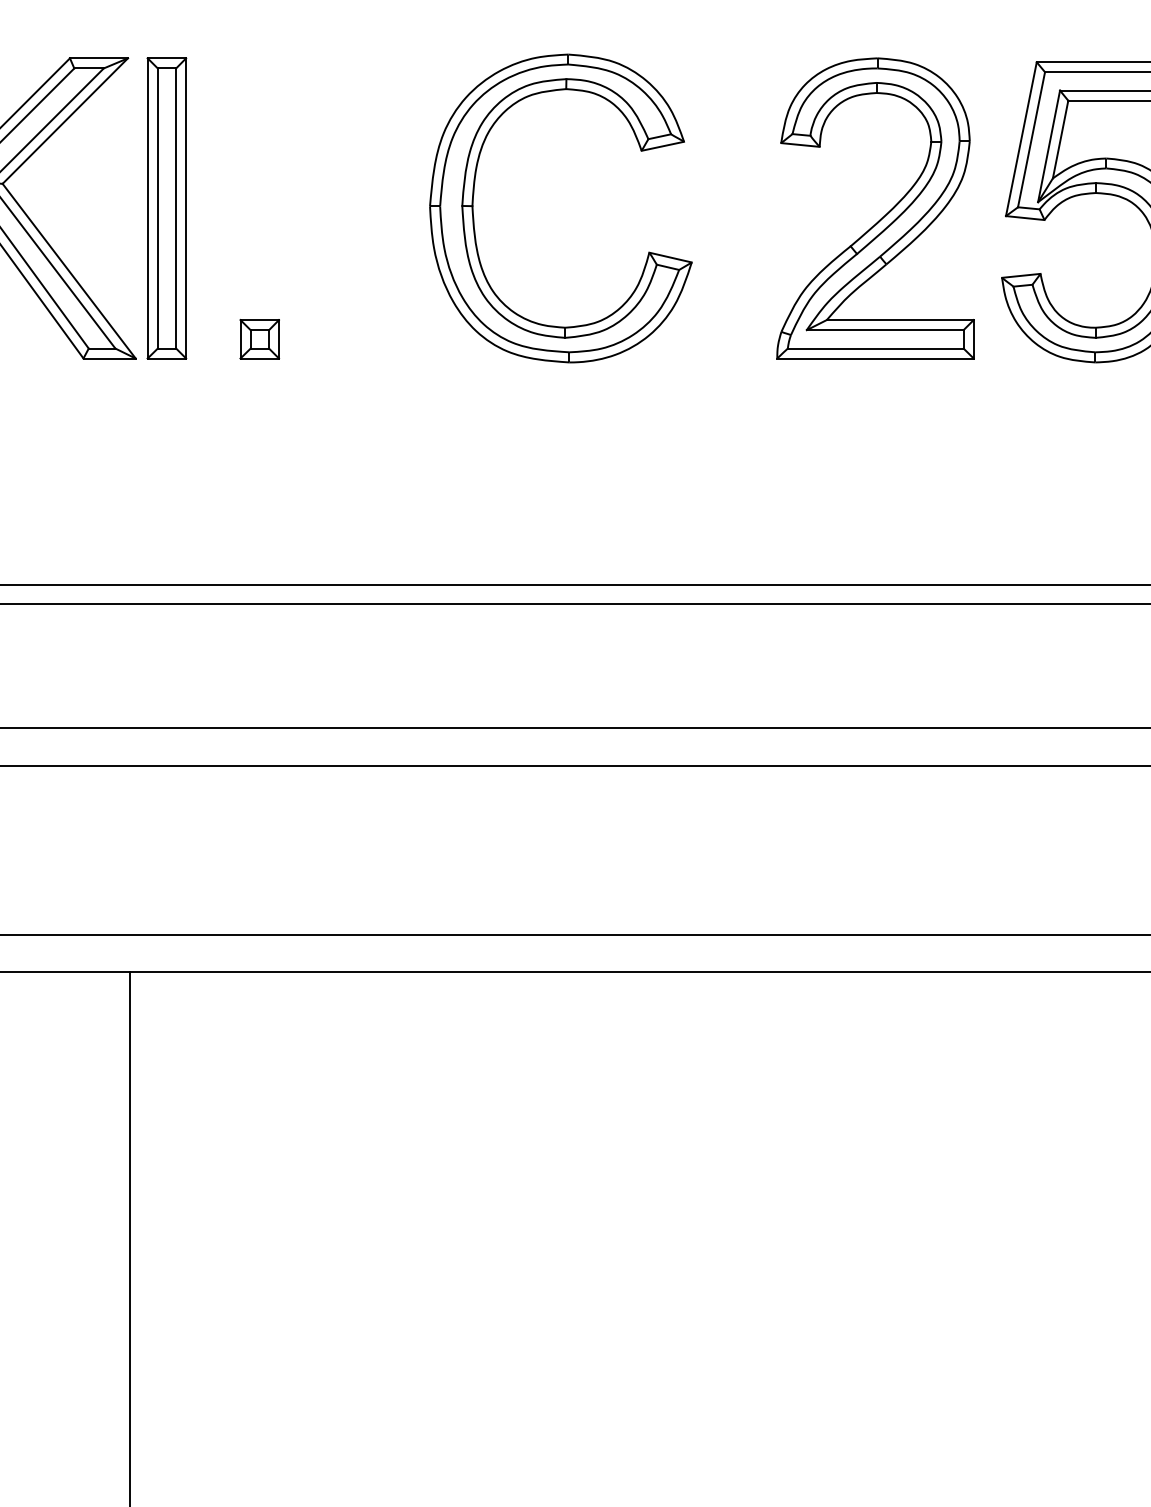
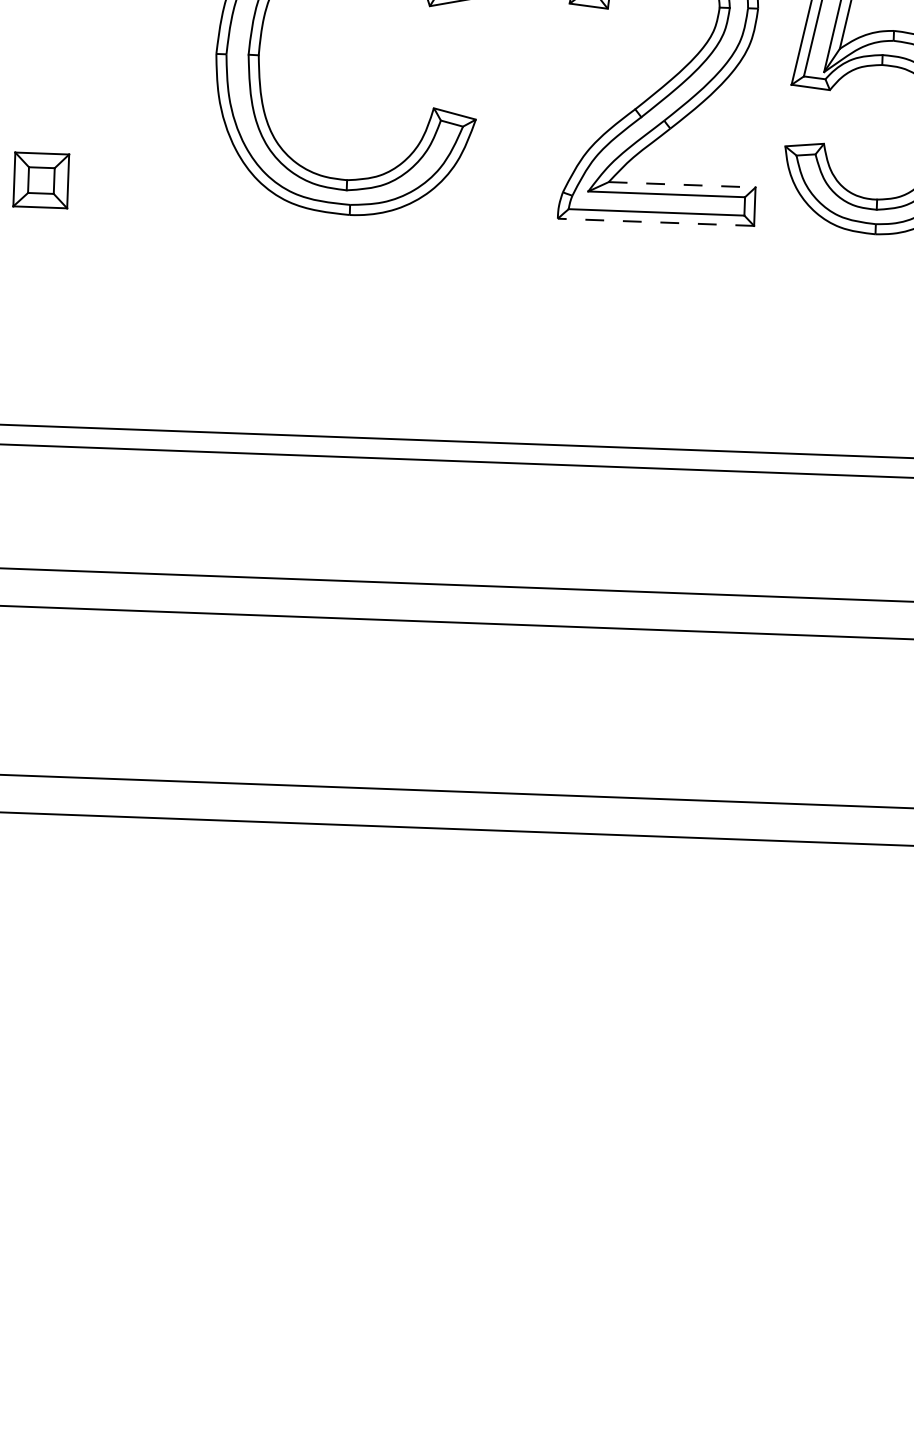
line: (900, 320) -> (682, 185), solid -> dashed
part: (259, 339) -> (41, 180), size x1.4
line: (875, 358) -> (655, 222), solid -> dashed

